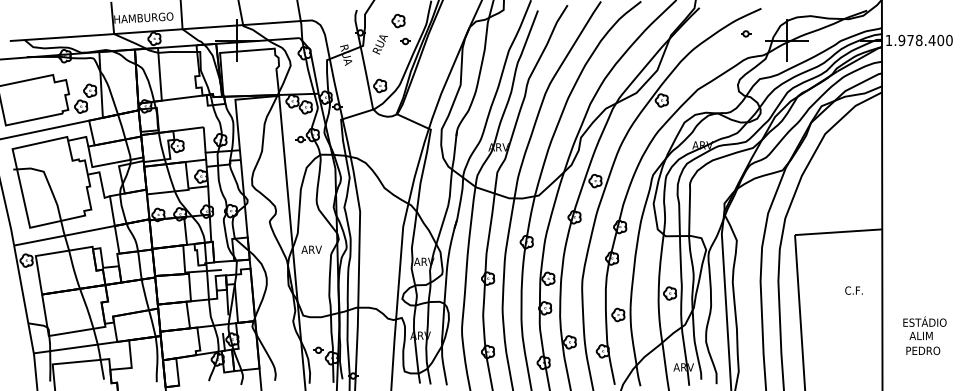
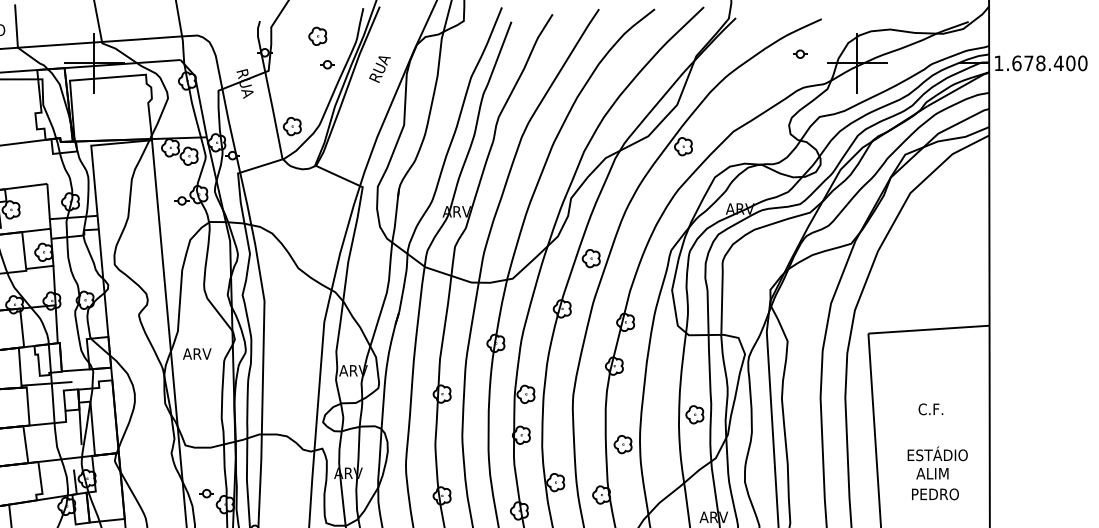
text: (901, 40) -> (1016, 63), 1.978.400 -> 1.678.400
text: (379, 44) -> (378, 68), moved
text: (853, 290) -> (930, 409), moved
text: (924, 335) -> (937, 473), moved

